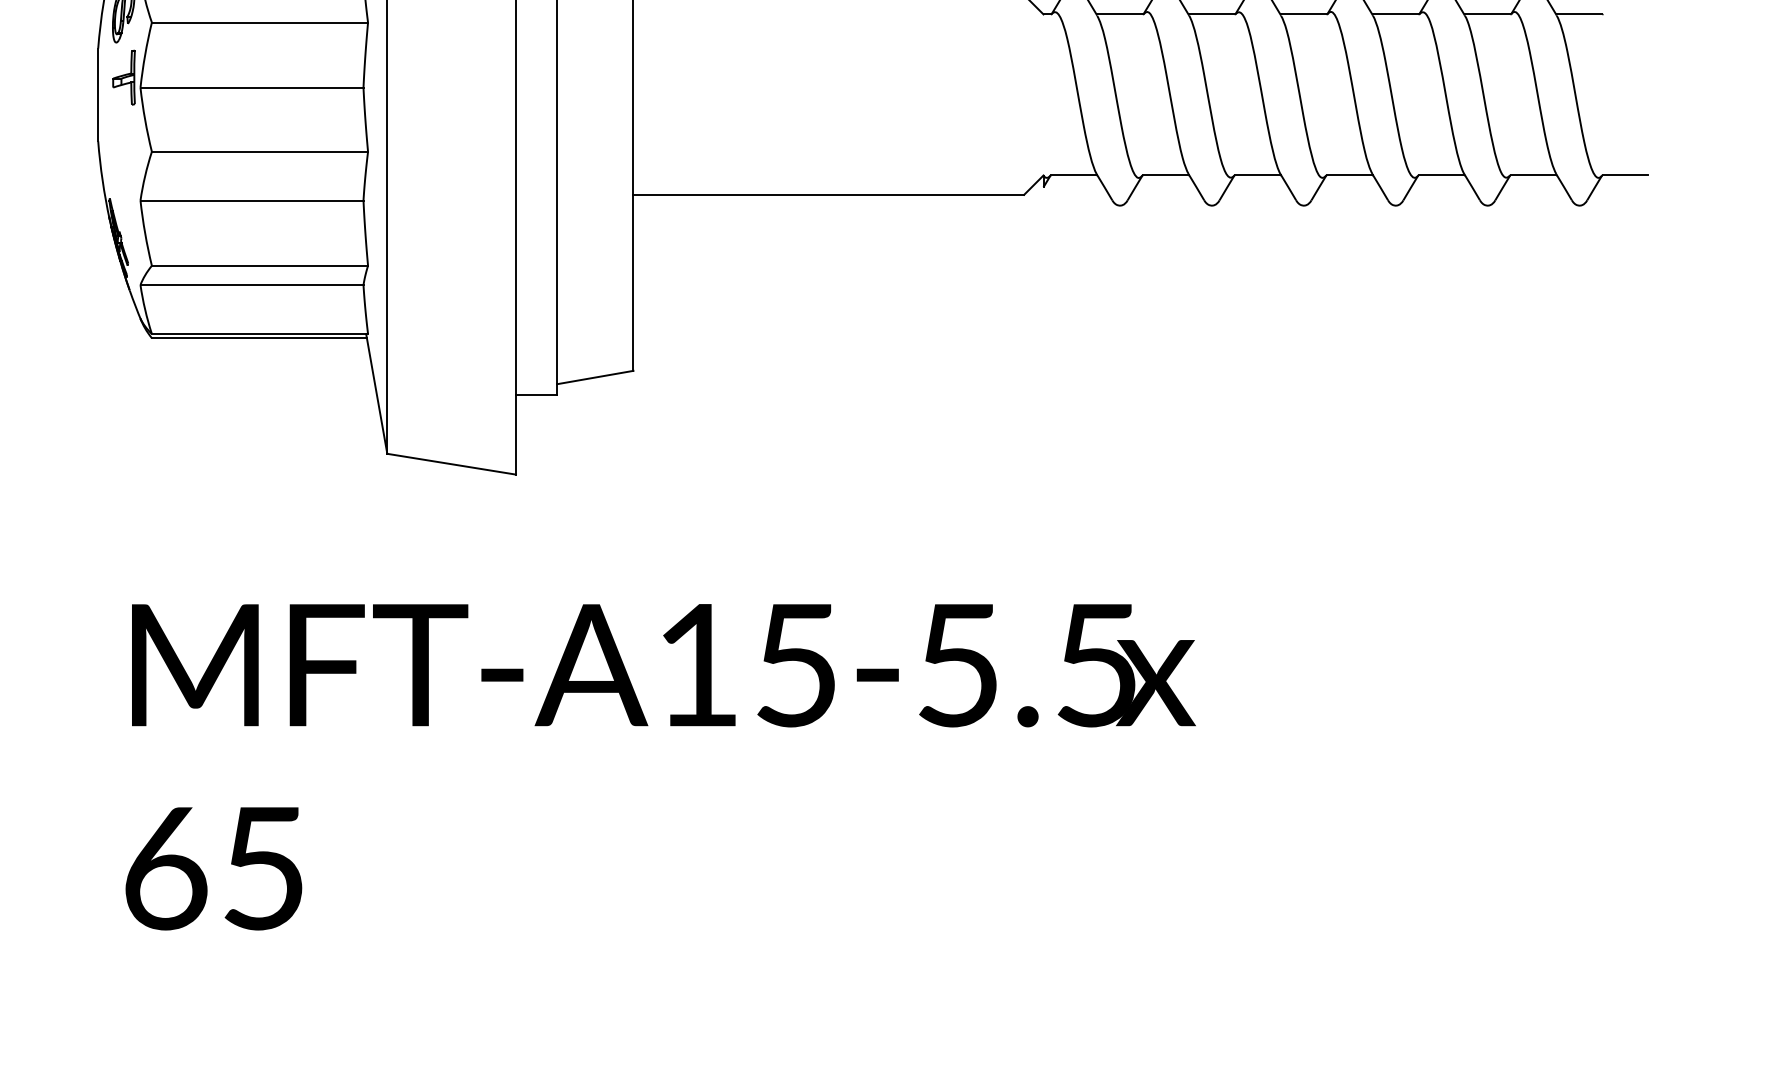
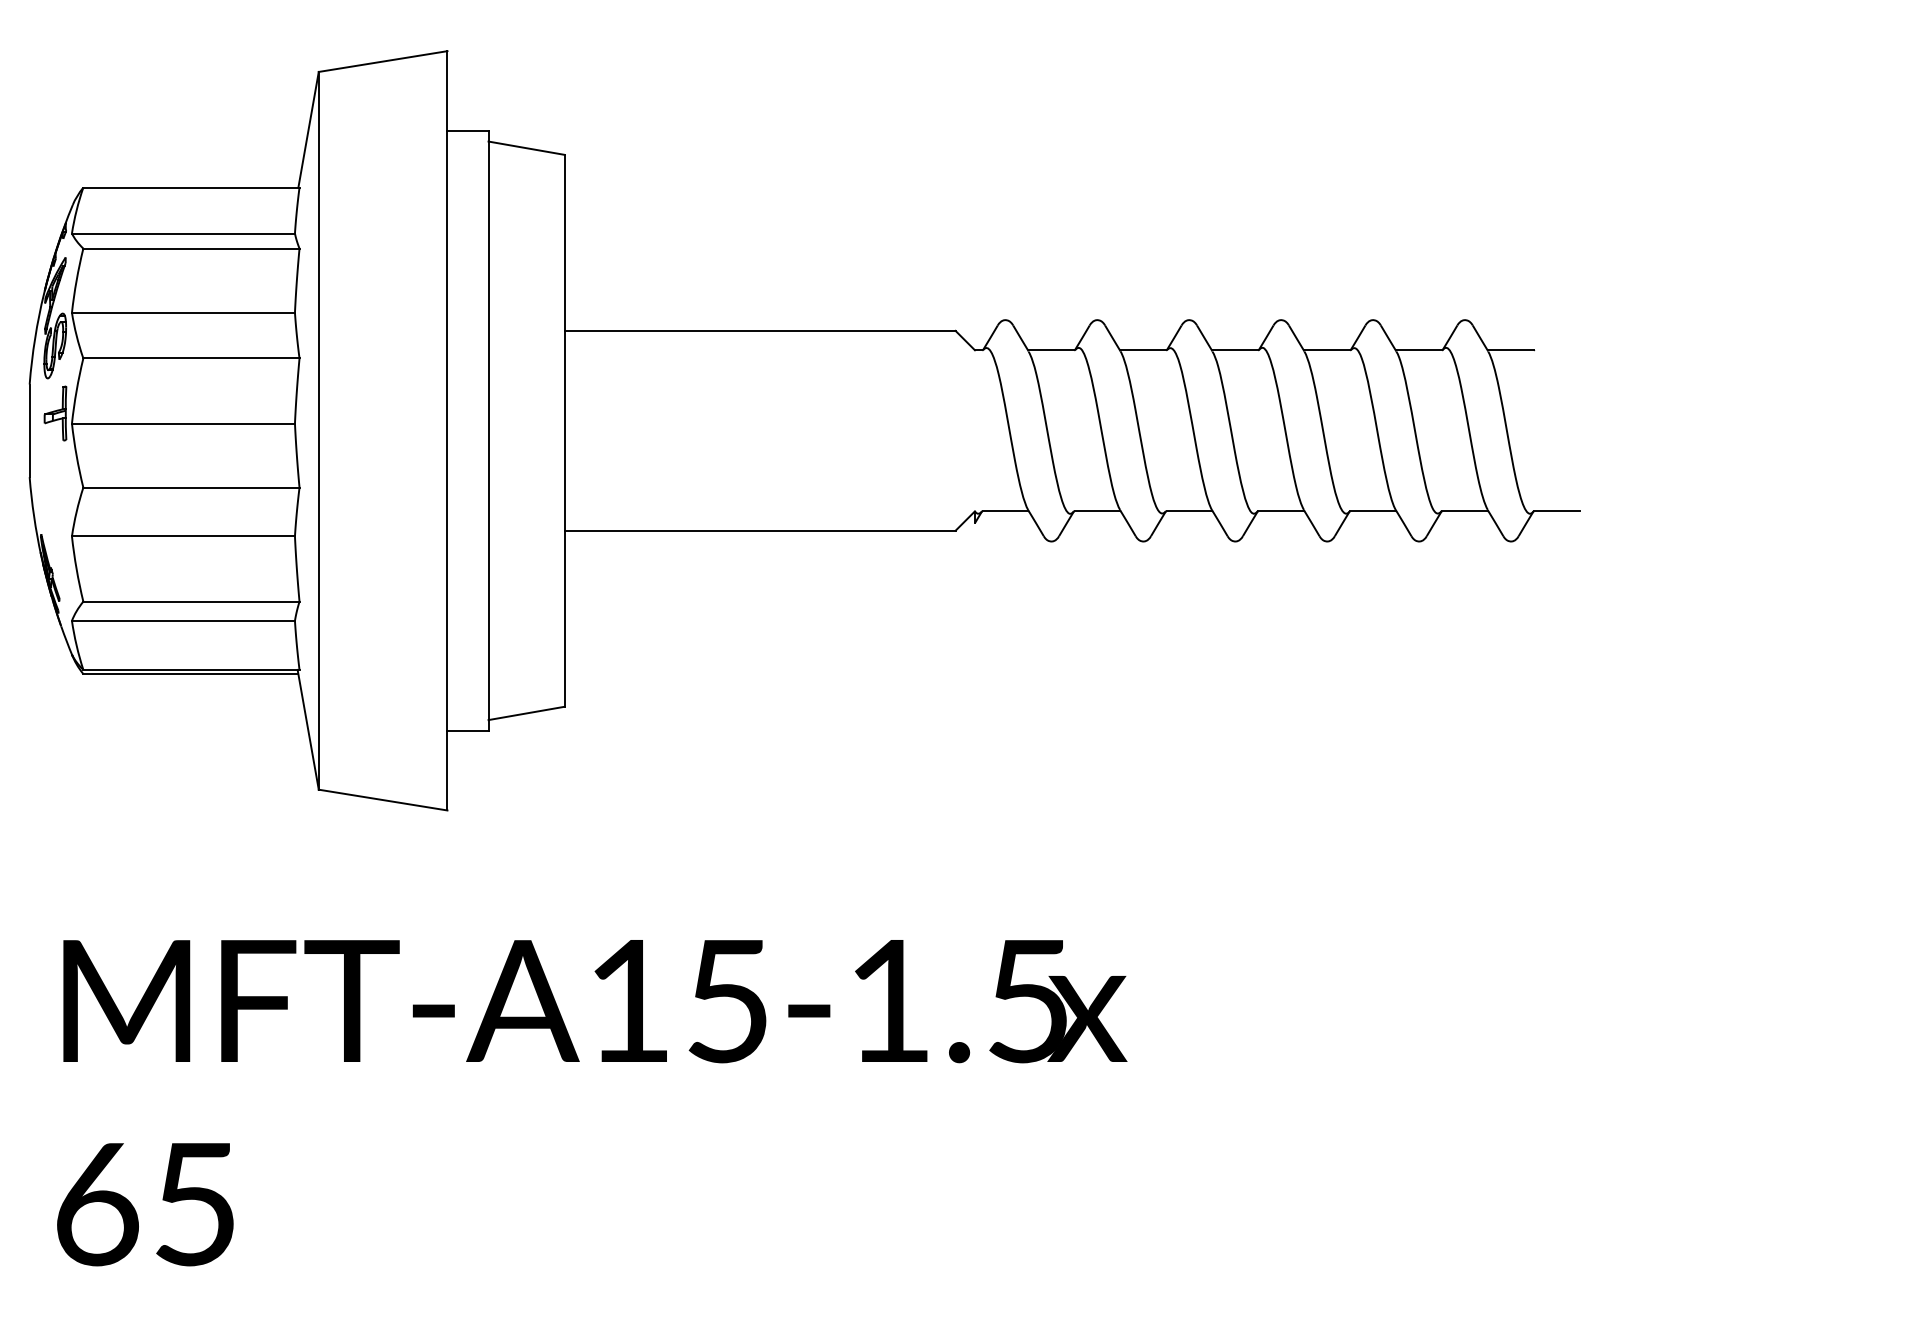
text: (957, 665) -> (888, 1001), MFT-A15-5.5 -> MFT-A15-1.5

